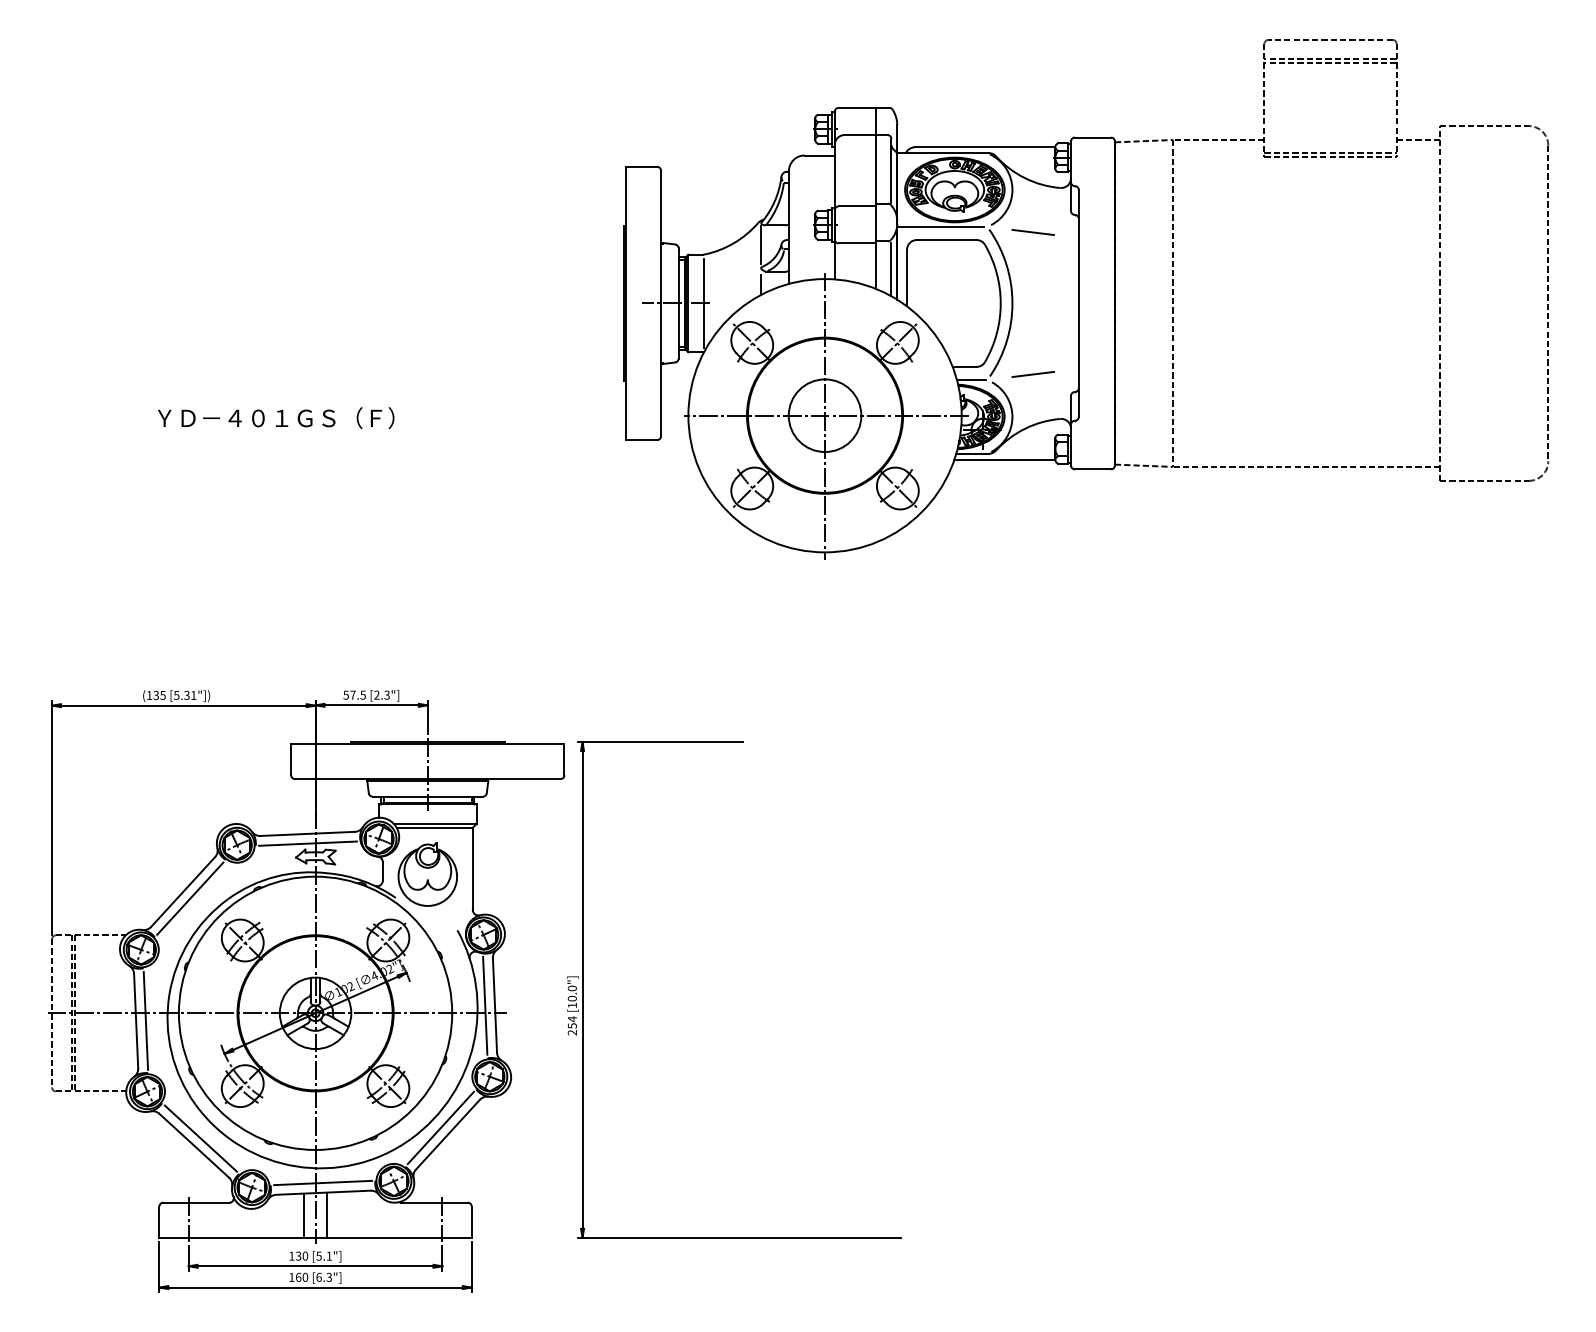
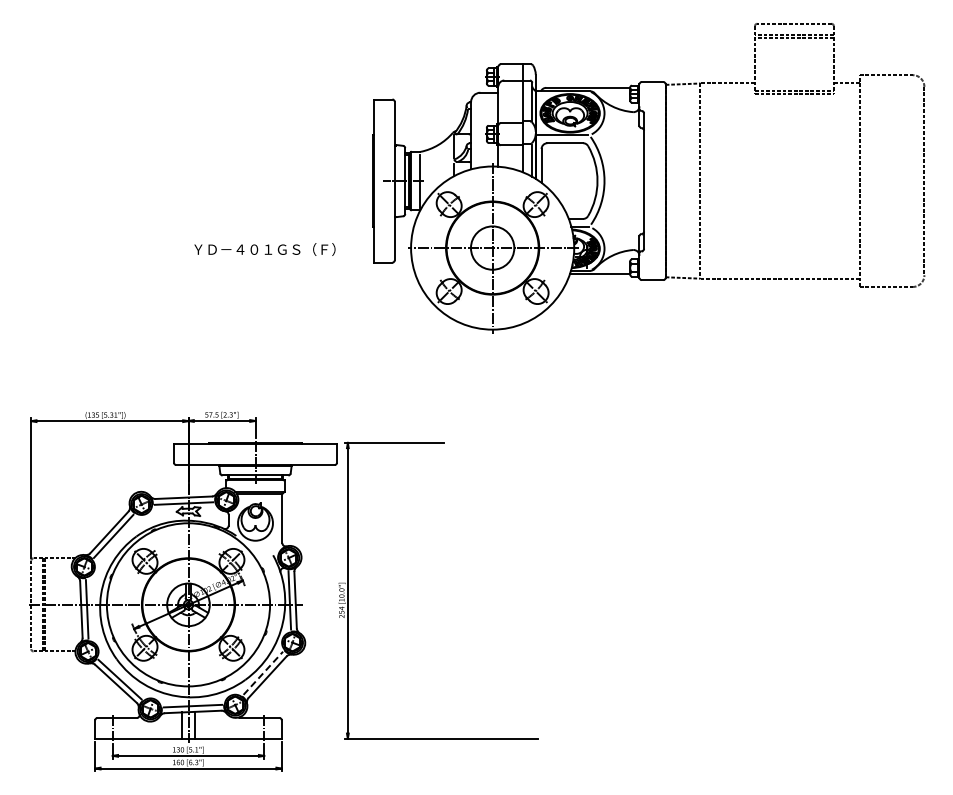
line: (1032, 232) -> (616, 138), removed
line: (1032, 372) -> (616, 222), removed
text: (275, 418) -> (264, 249), moved
line: (441, 1126) -> (263, 672), solid -> dashed

